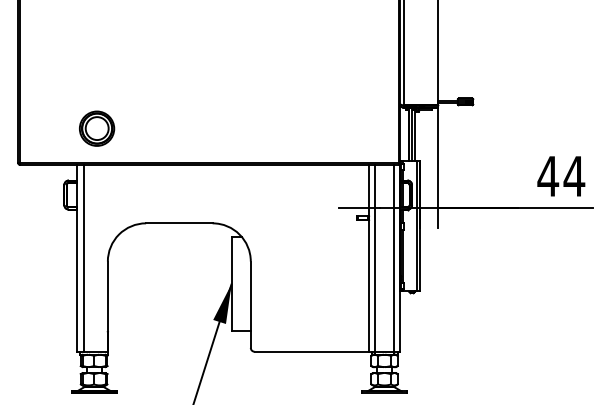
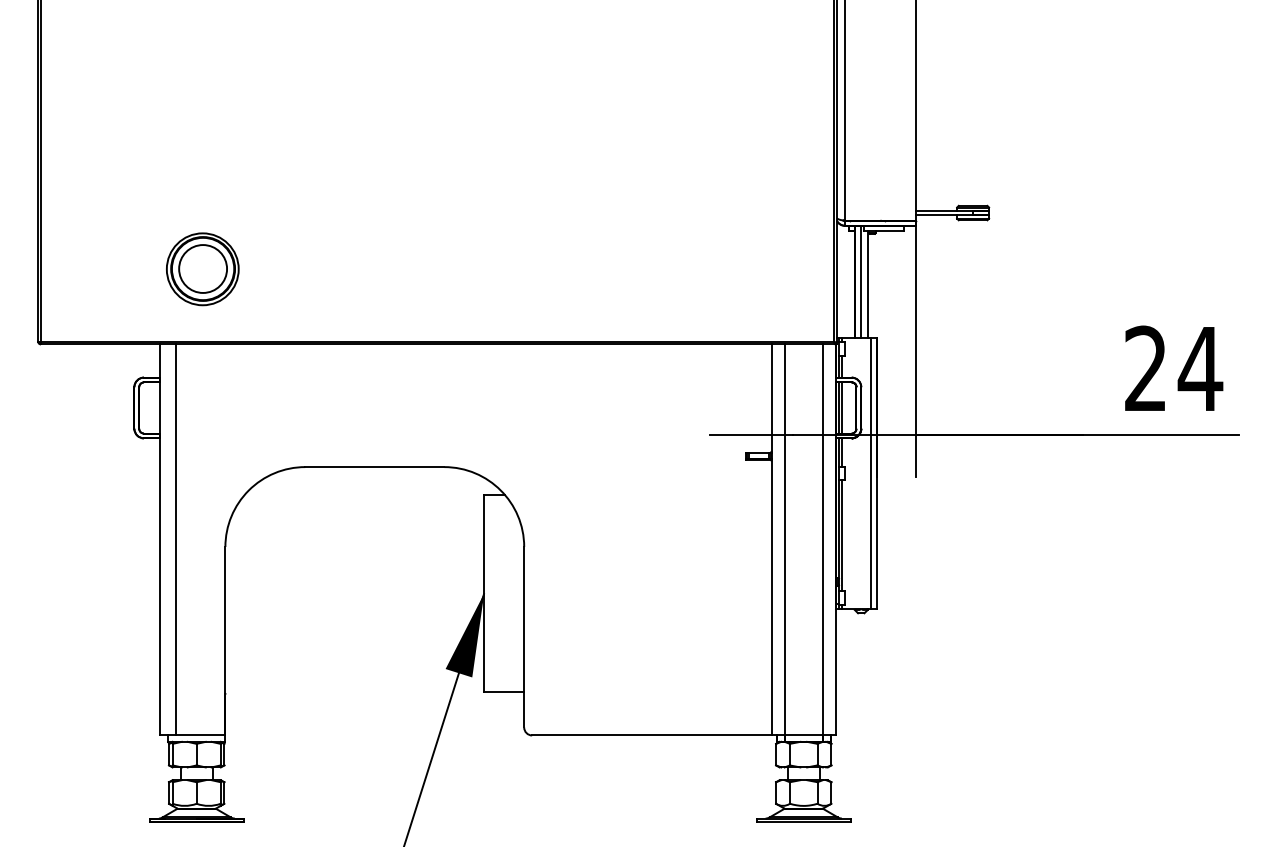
text: (548, 175) -> (1146, 367), 44 -> 24

